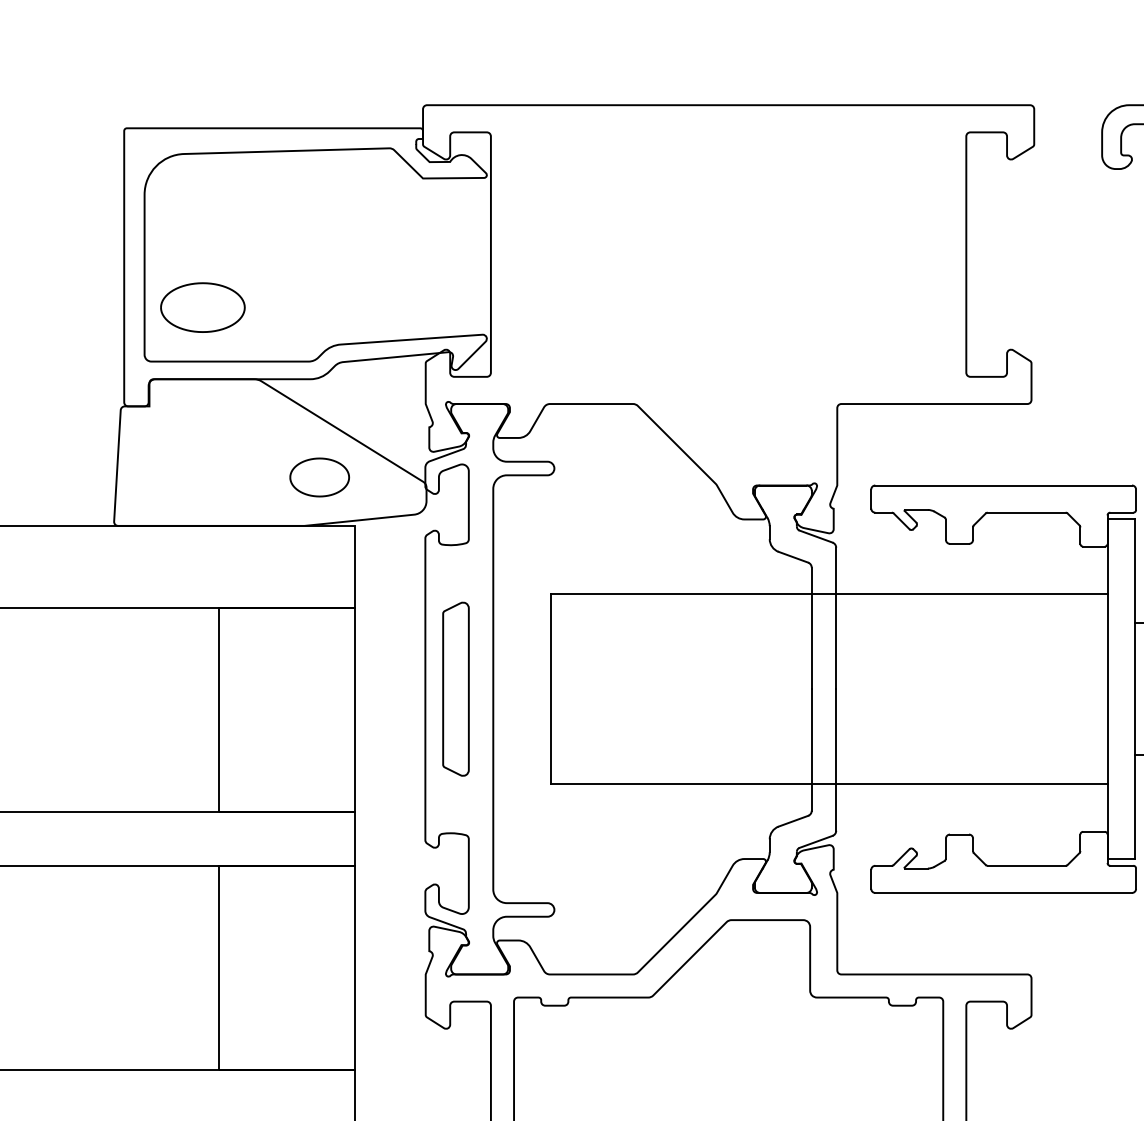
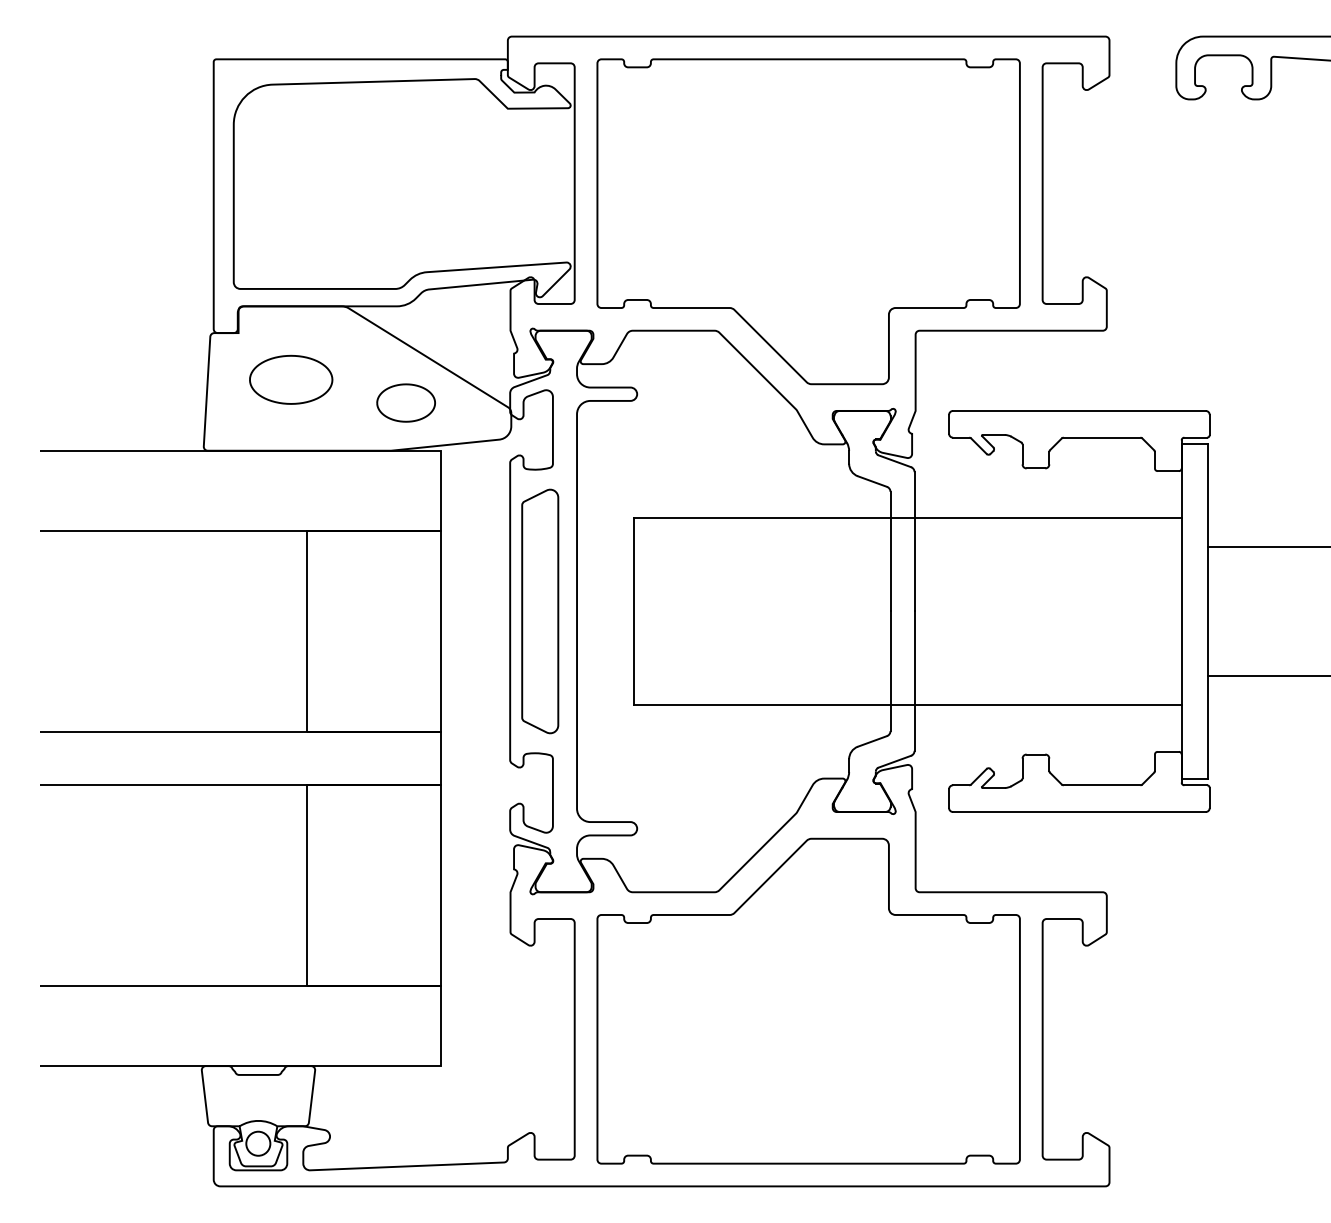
part: (728, 293) -> (808, 221), added
part: (203, 307) -> (291, 379), moved
part: (456, 689) -> (540, 611), size x1.43

